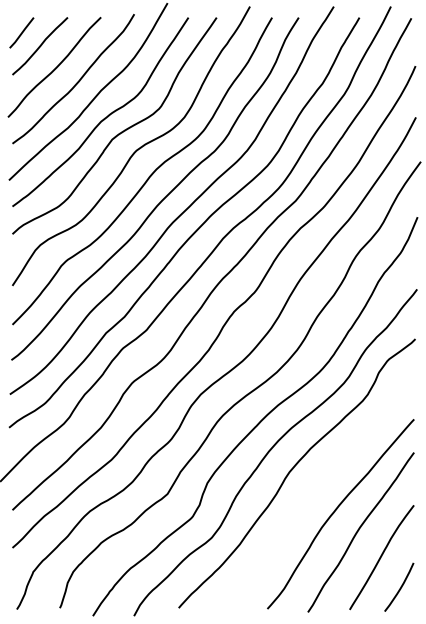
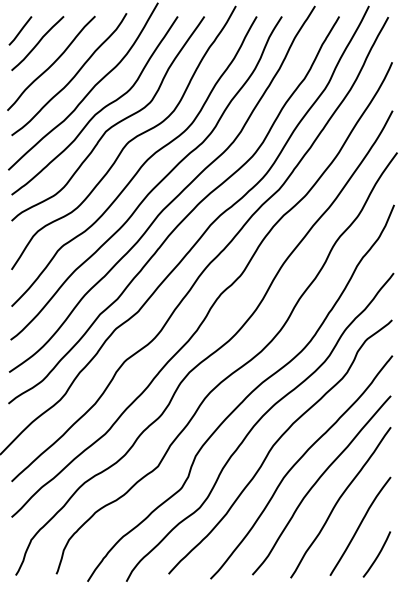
curve: (315, 490) -> (297, 463), added

